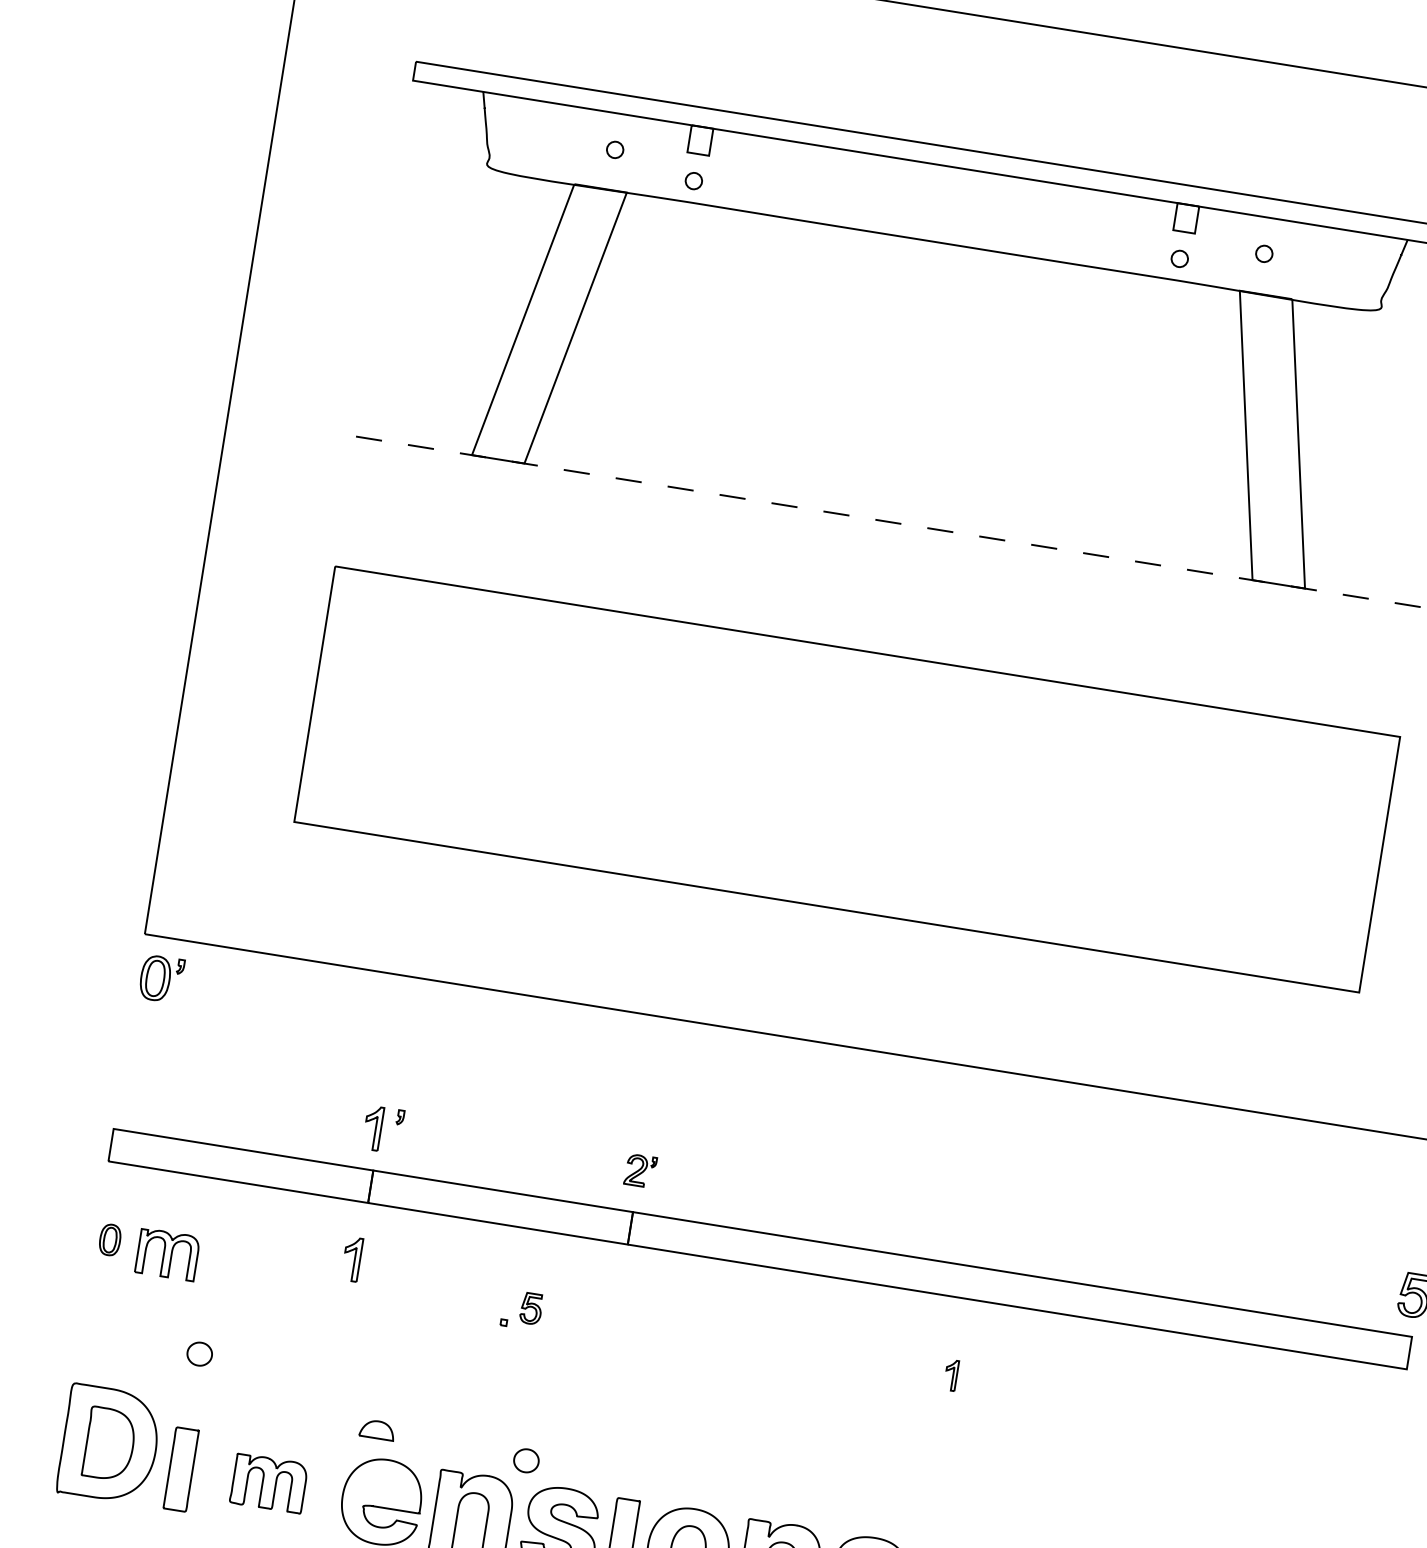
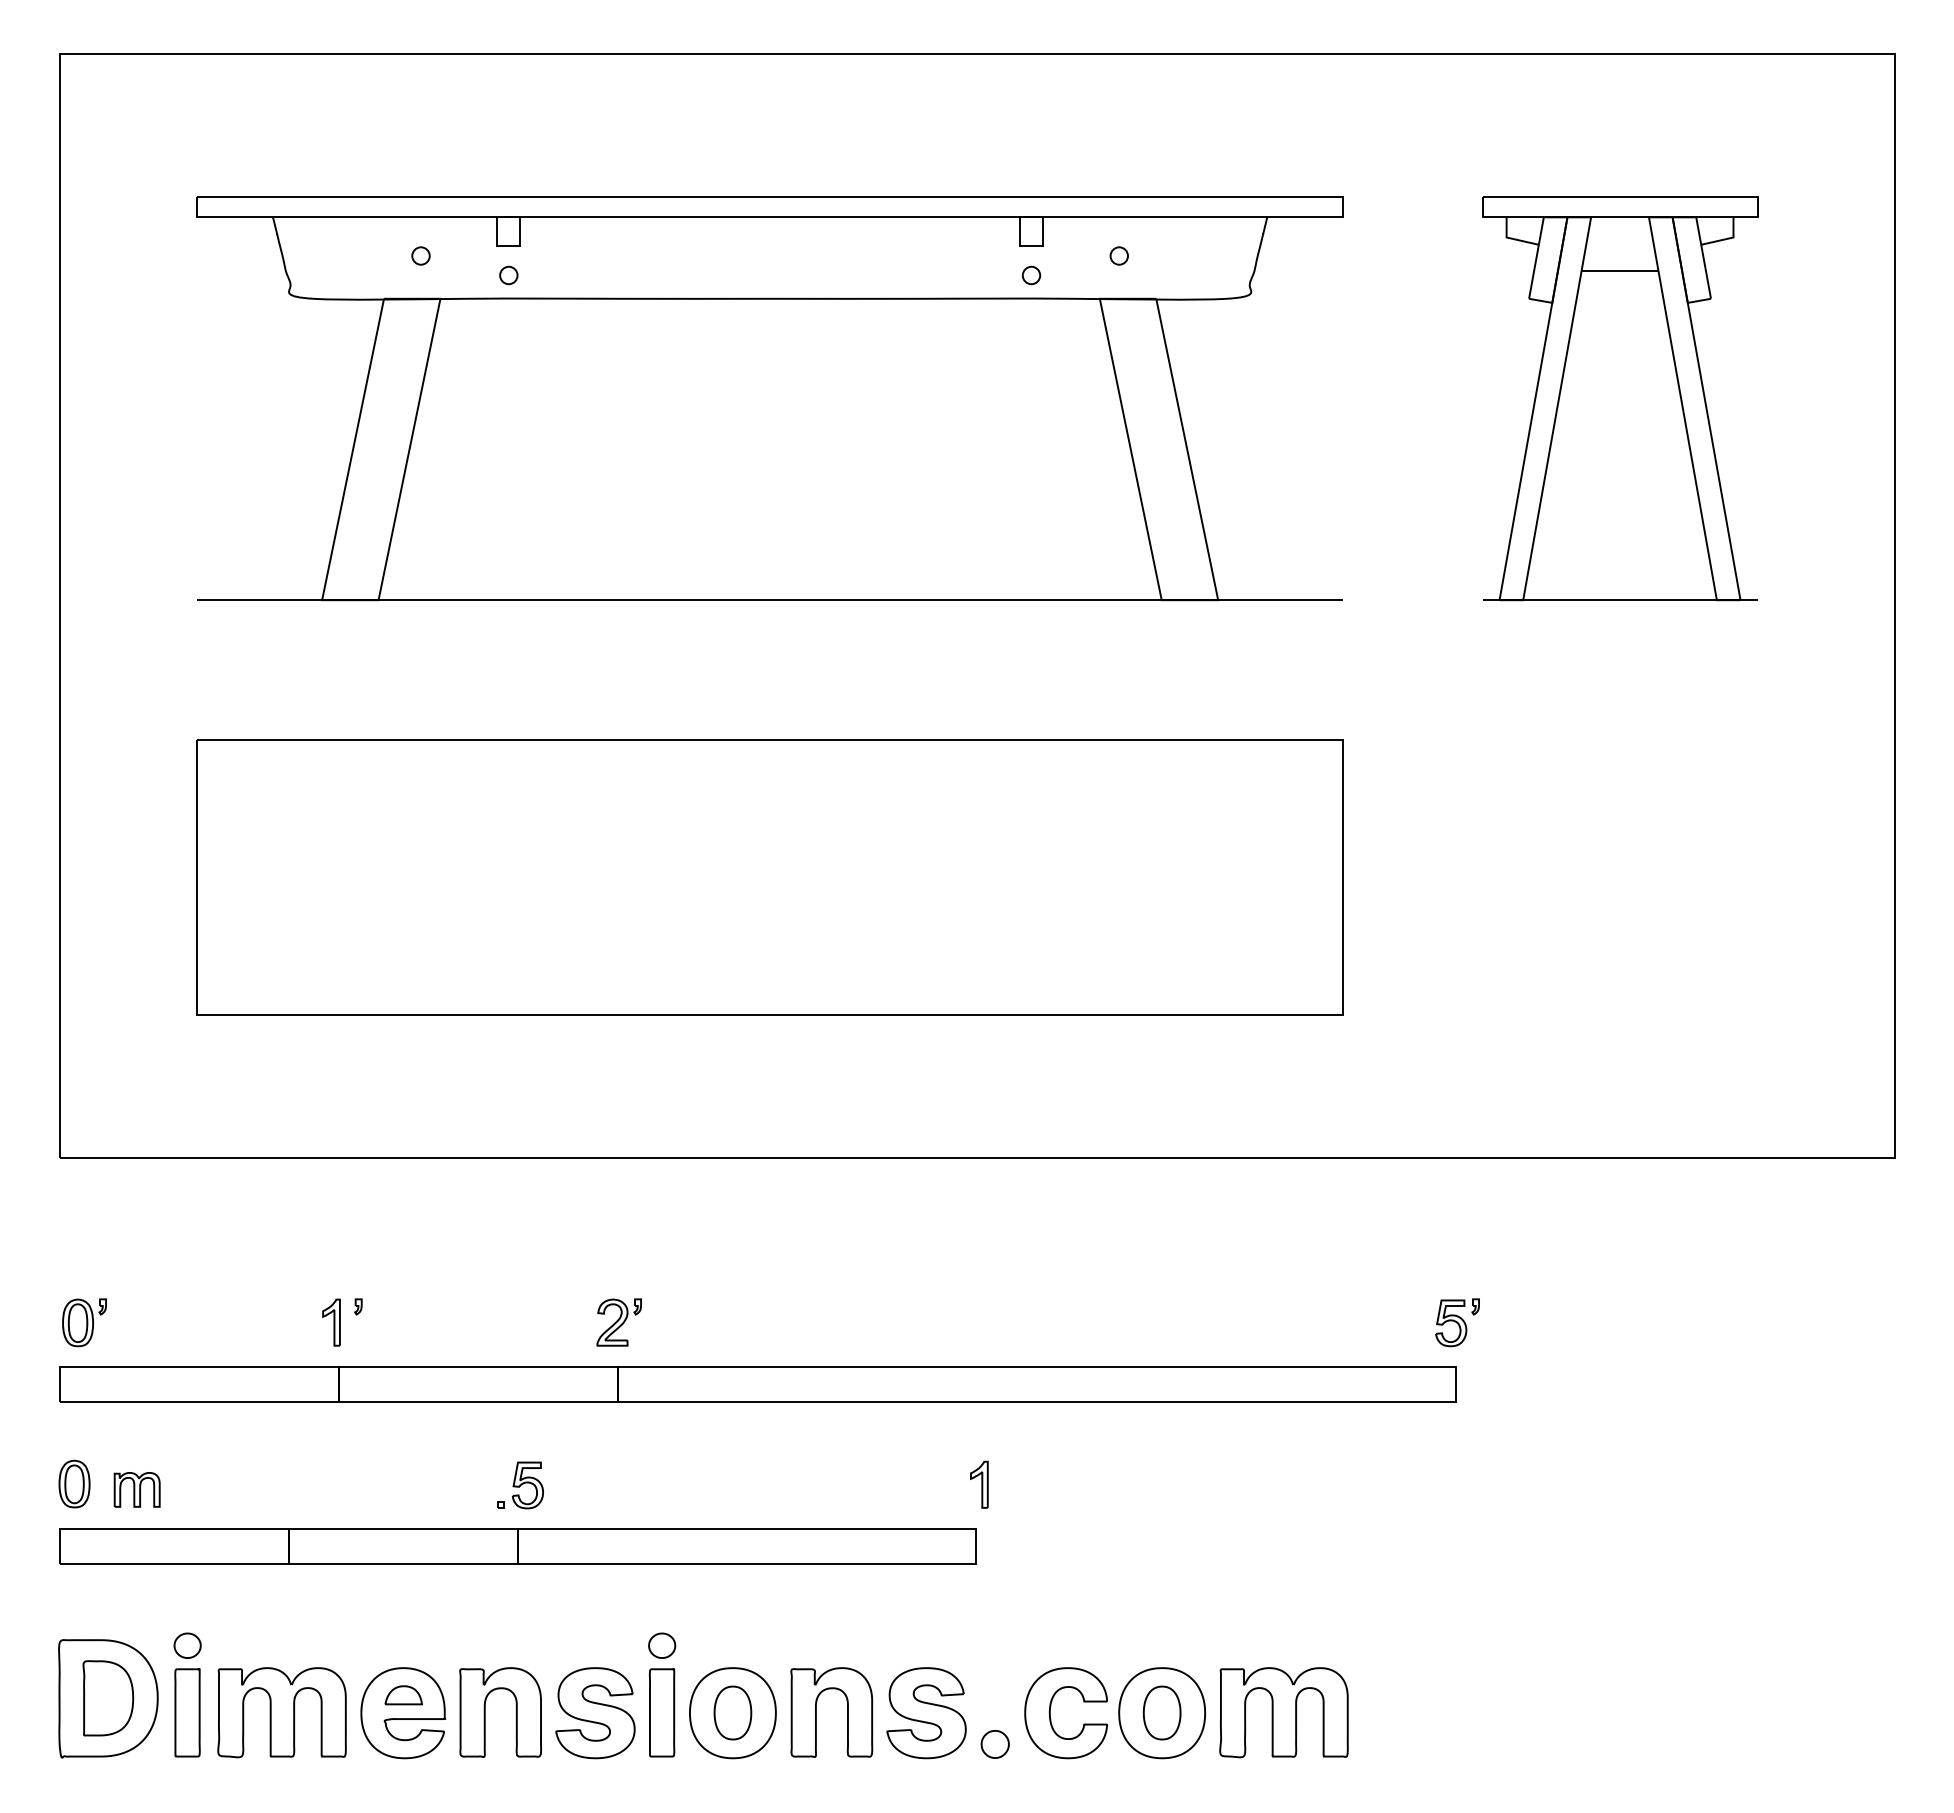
line: (888, 522) -> (770, 600), dashed -> solid
part: (161, 978) -> (84, 1322), moved
part: (639, 1170) -> (618, 1322), size x1.43
part: (110, 1239) -> (74, 1483), size x1.43
part: (166, 1254) -> (136, 1489), size x0.71
part: (352, 1259) -> (331, 1463), removed
part: (531, 1308) -> (527, 1485), size x1.43
part: (199, 1353) -> (187, 1645), moved
part: (512, 1363) -> (517, 1546), added
part: (951, 1375) -> (979, 1484), size x1.43
part: (377, 1430) -> (403, 1695), moved
part: (526, 1460) -> (662, 1645), moved
part: (268, 1483) -> (281, 1712), size x1.67

